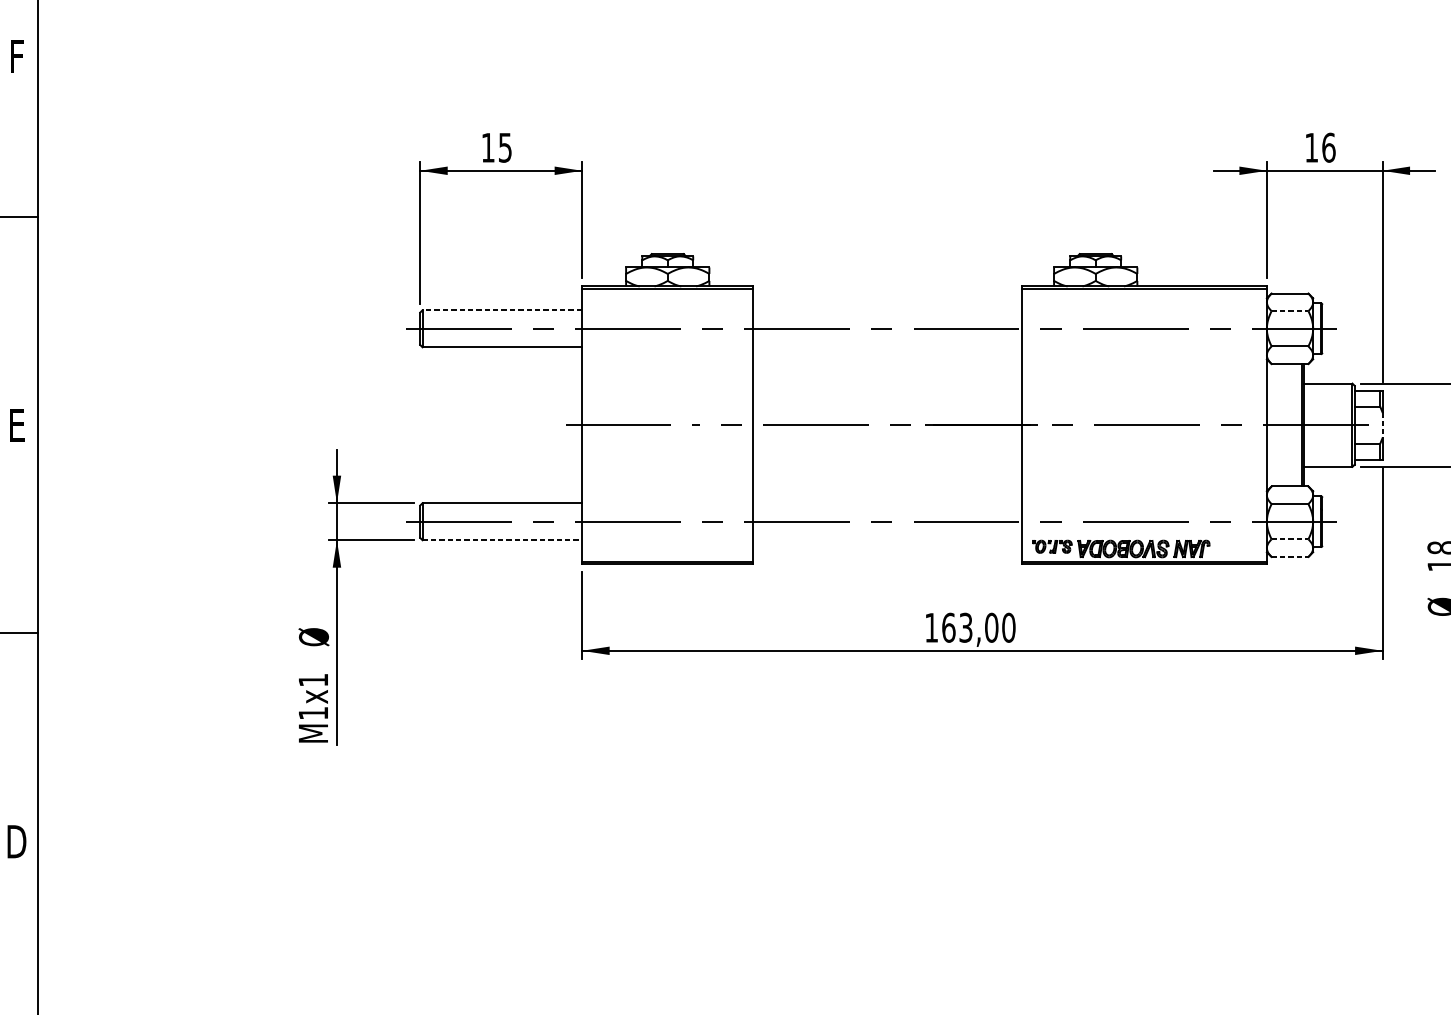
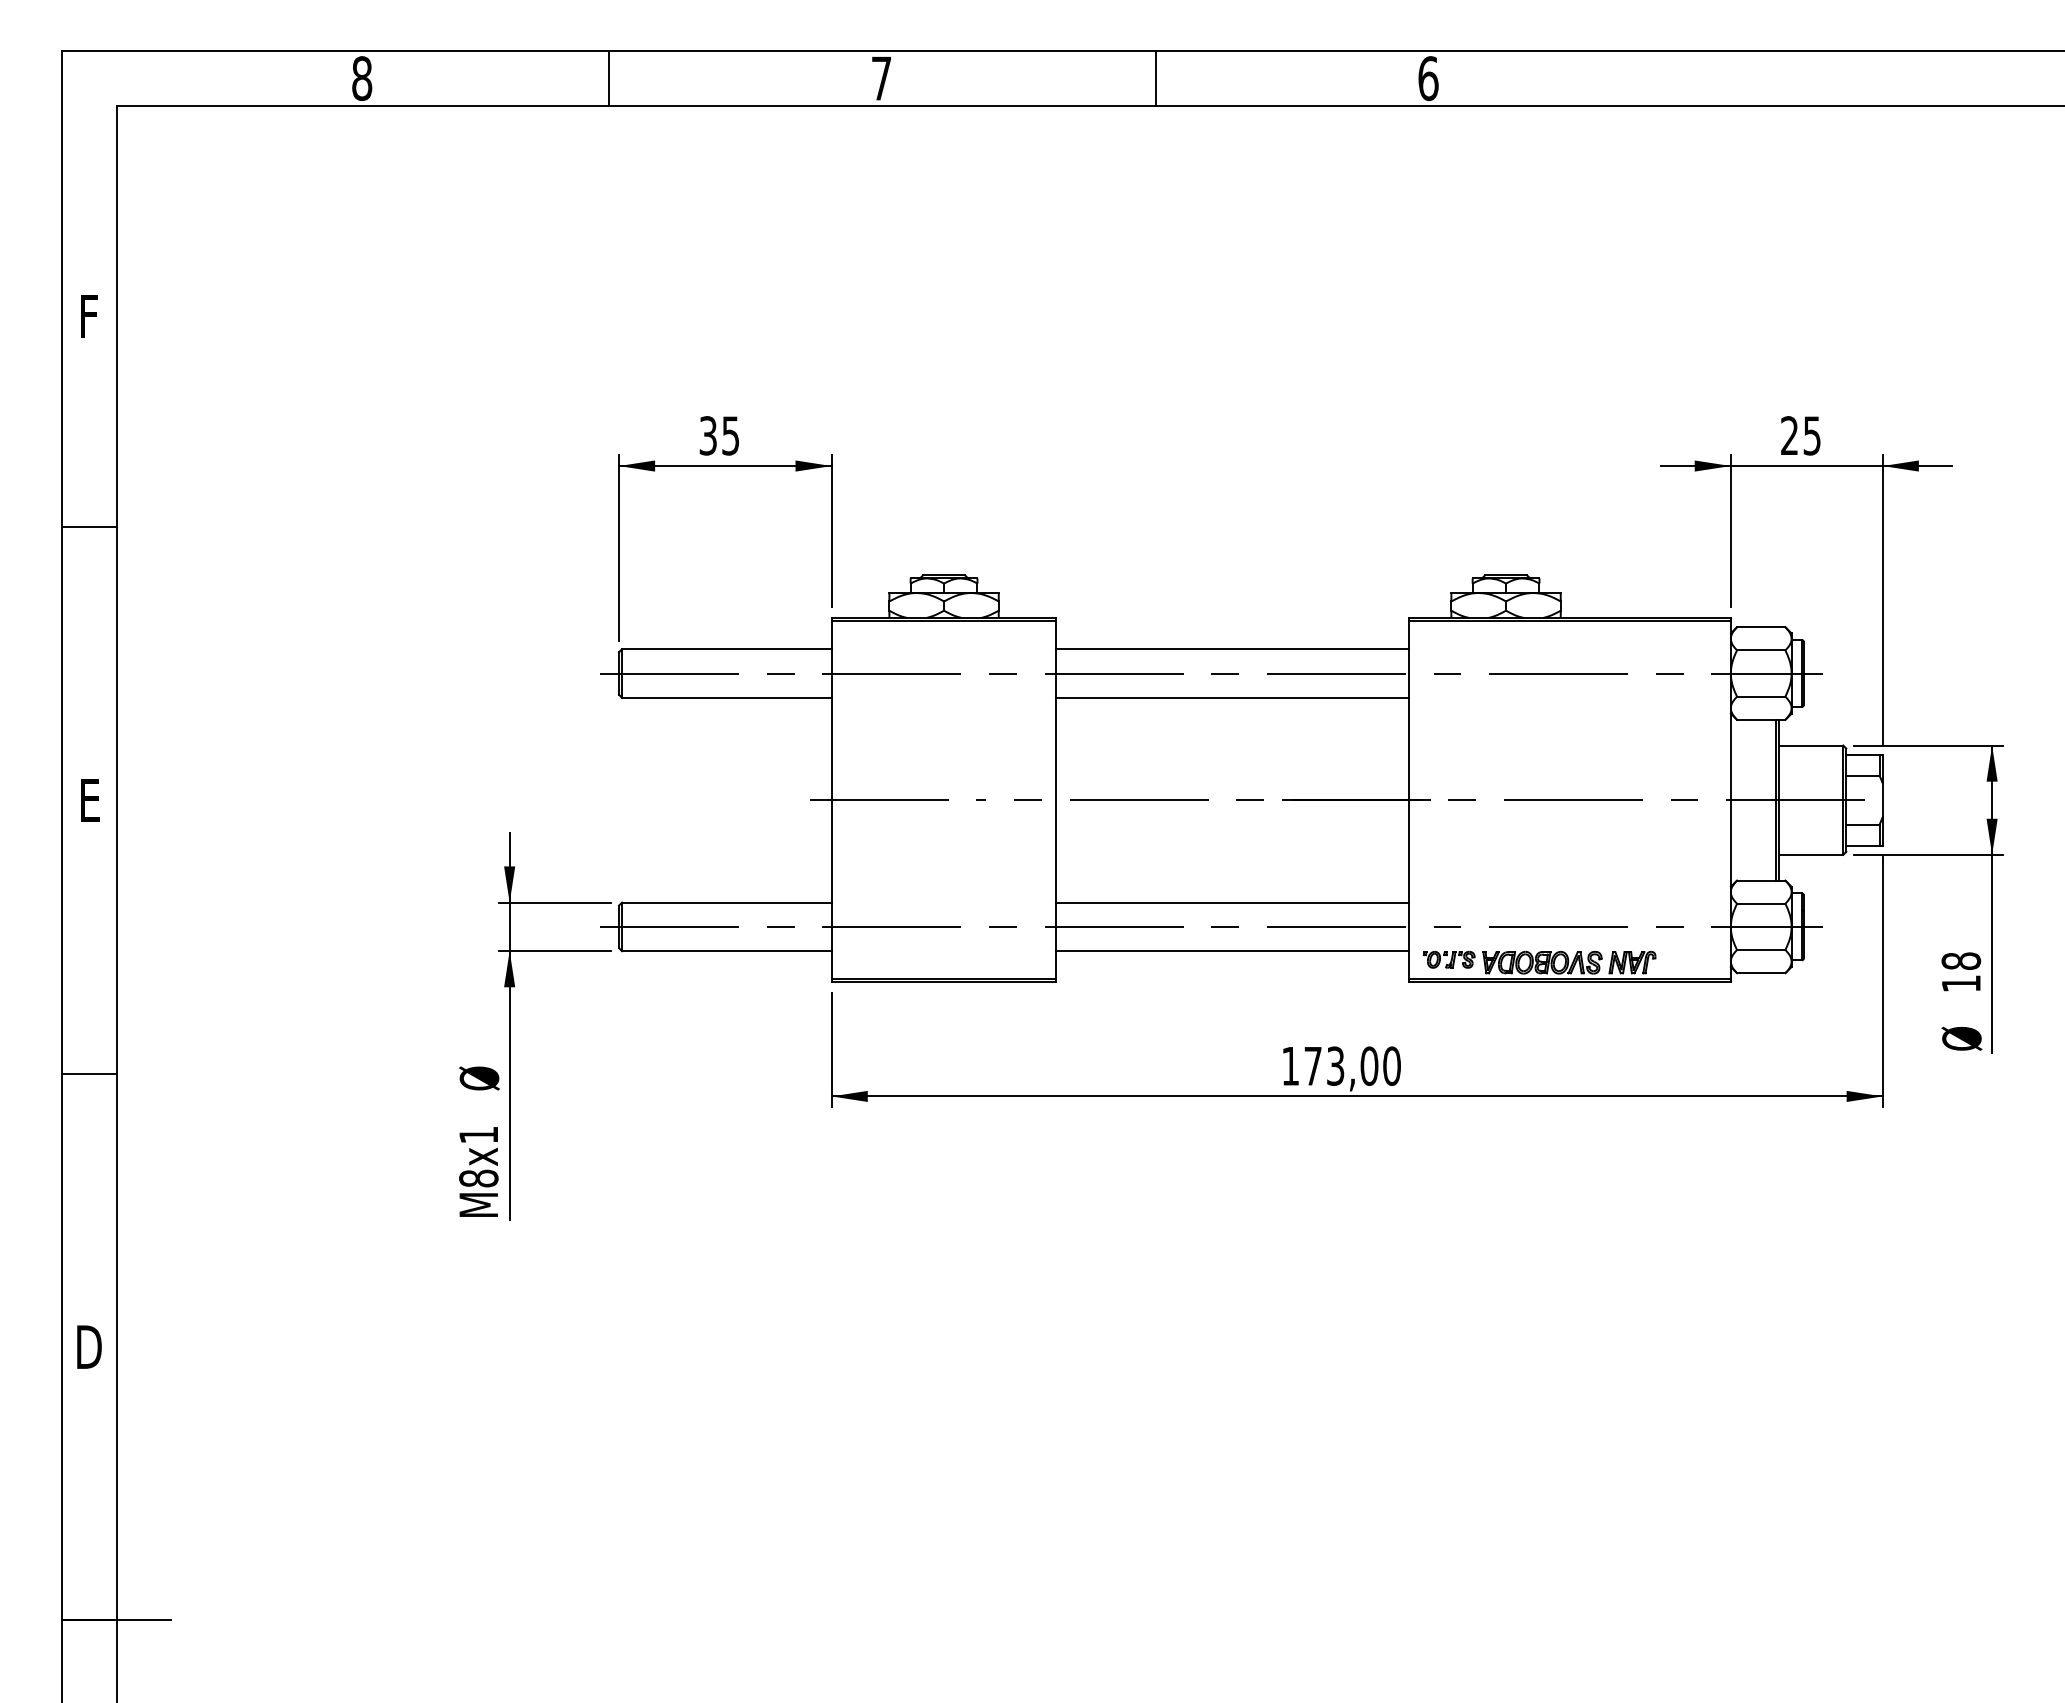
text: (487, 147) -> (707, 435), 15 -> 35
text: (1320, 147) -> (1801, 435), 16 -> 25
line: (502, 310) -> (726, 649), dashed -> solid
line: (887, 310) -> (1232, 649), added
line: (1290, 311) -> (1761, 650), dashed -> solid
line: (887, 347) -> (1232, 697), added
line: (1382, 425) -> (1882, 800), dashed -> solid
line: (887, 503) -> (1232, 902), added
line: (1290, 539) -> (1761, 950), dashed -> solid
line: (502, 540) -> (726, 951), dashed -> solid
line: (887, 540) -> (1232, 951), added
line: (1290, 557) -> (1761, 973), dashed -> solid
text: (949, 627) -> (1313, 1065), 163,00 -> 173,00
text: (313, 713) -> (478, 1178), M1x1 -> M8x1

